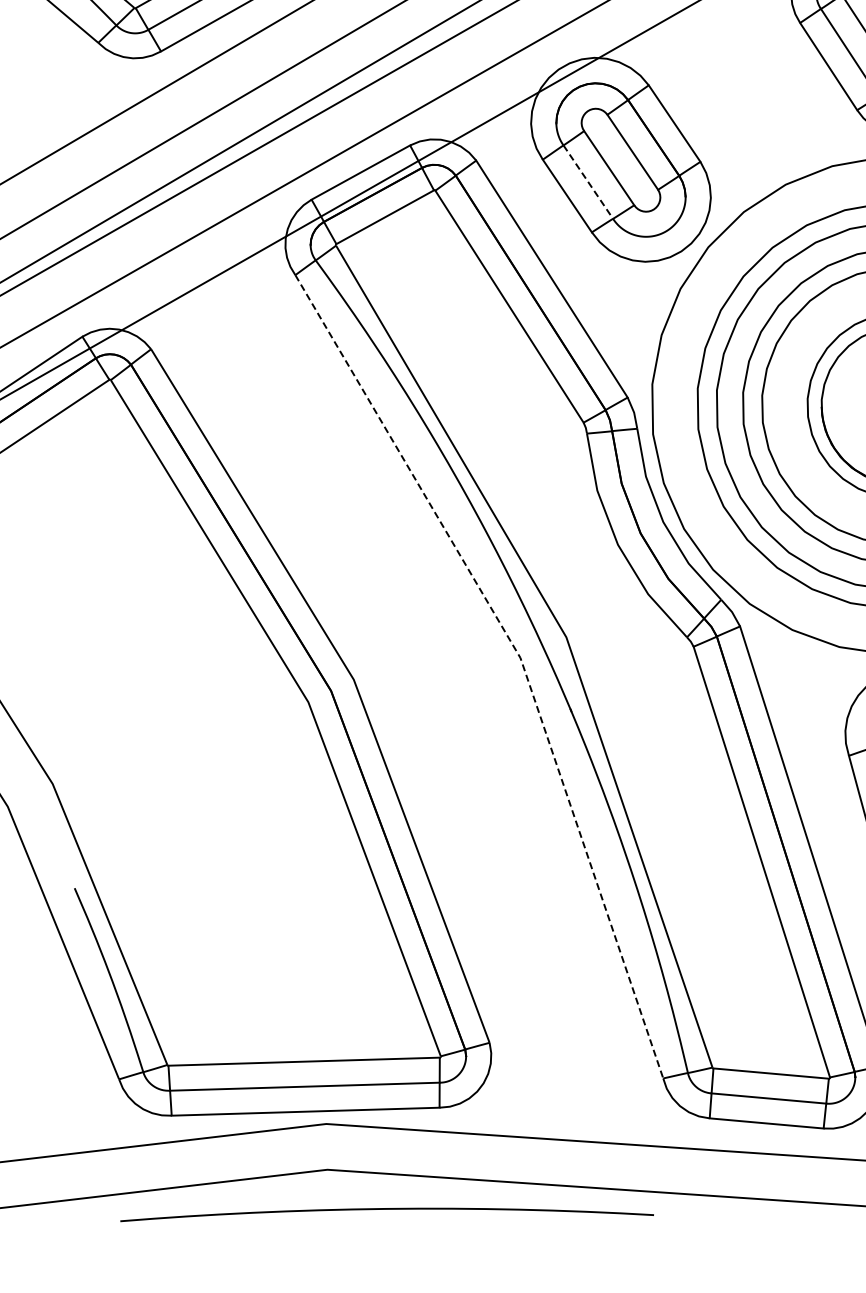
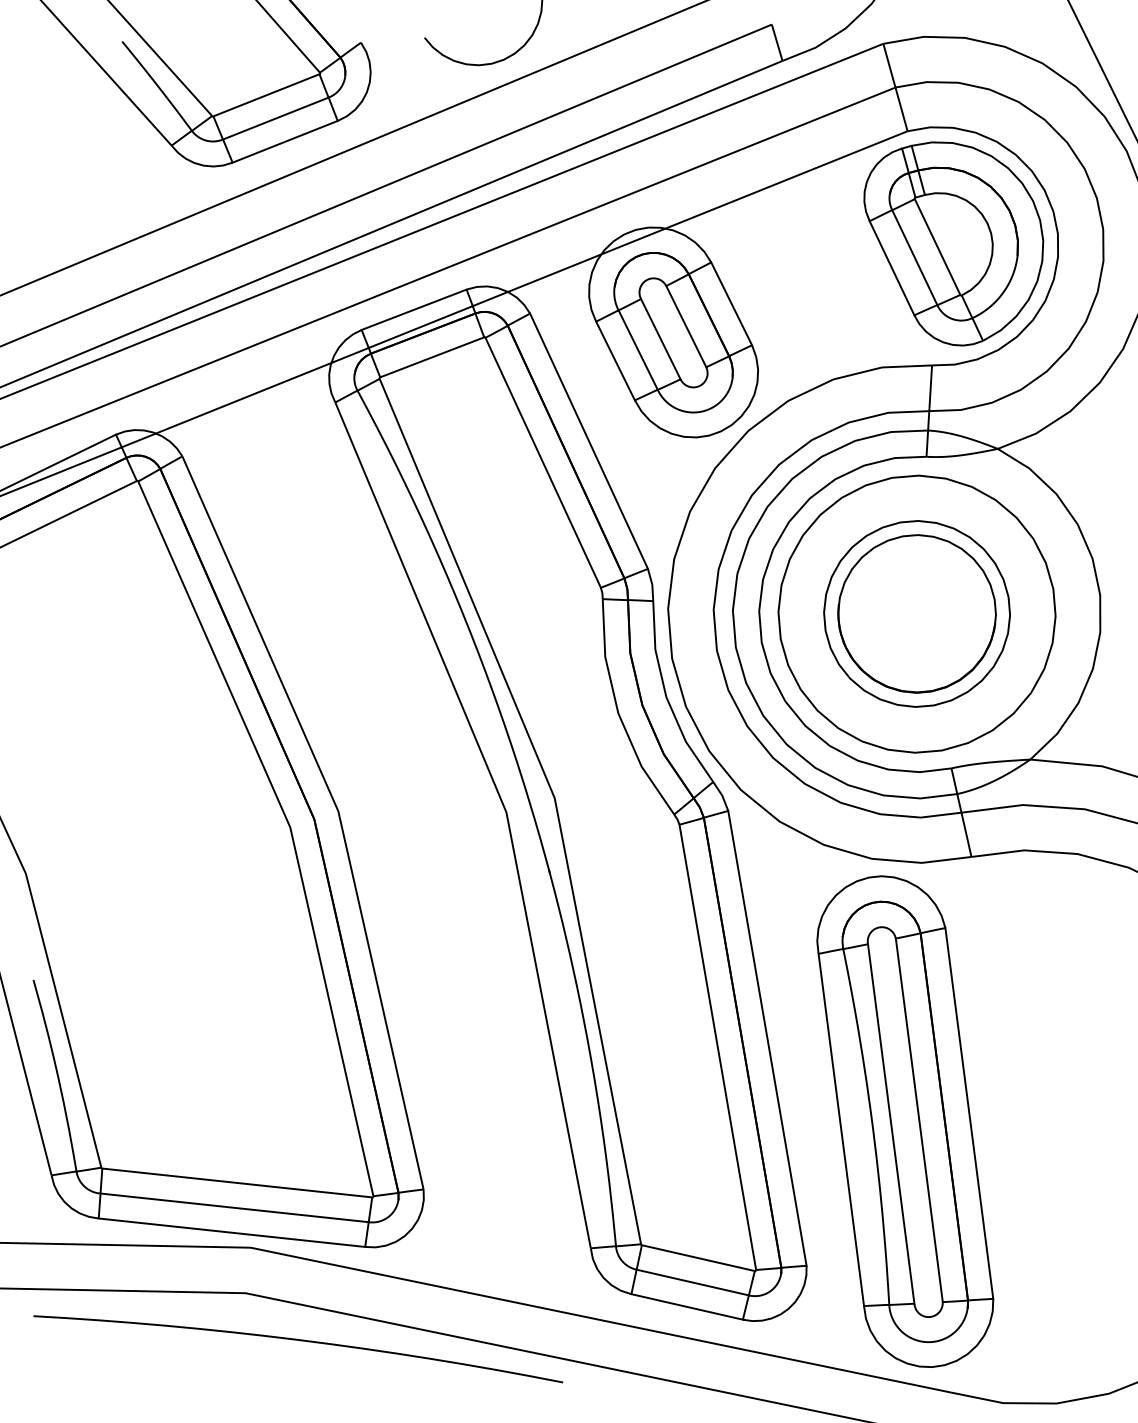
line: (588, 182) -> (638, 350), dashed -> solid
line: (520, 658) -> (506, 812), dashed -> solid

